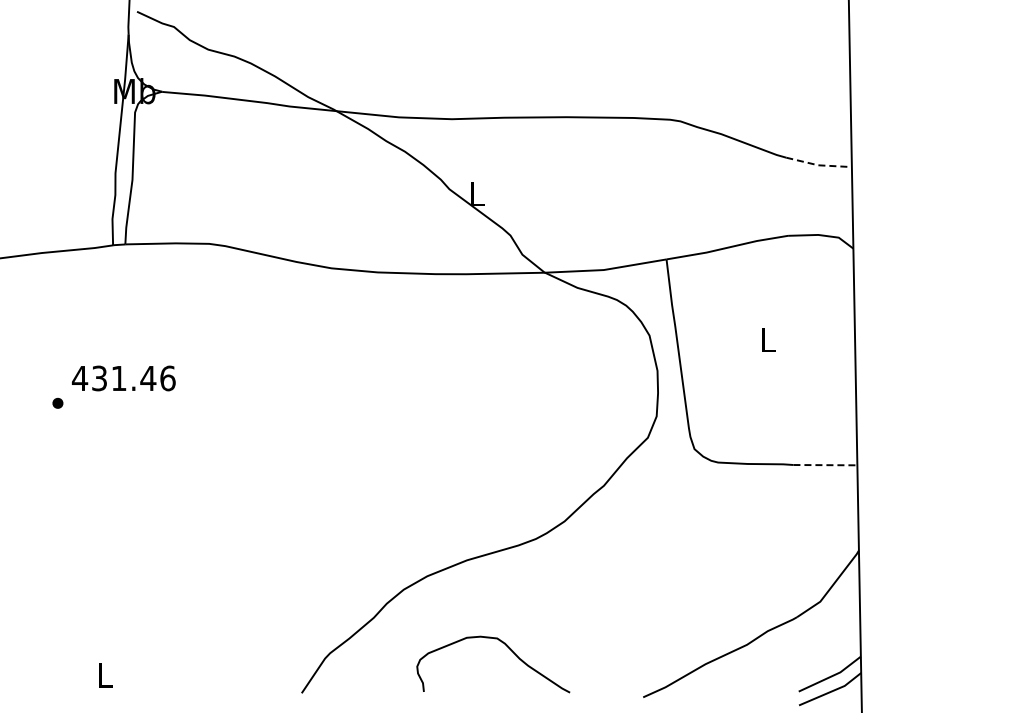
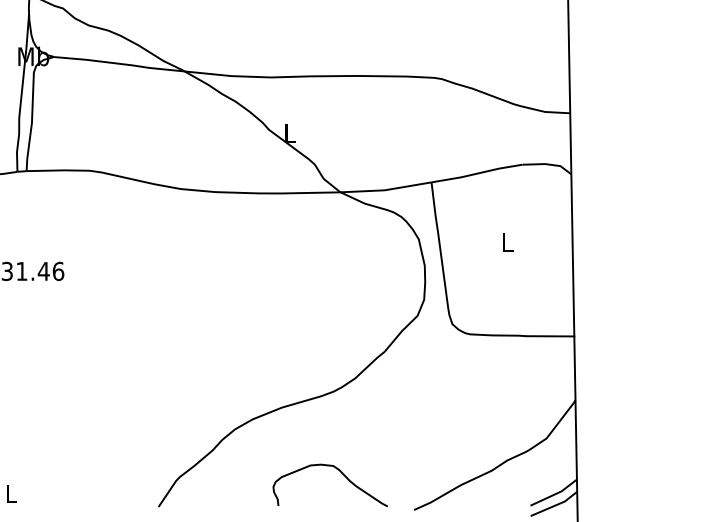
line: (818, 165) -> (545, 112), dashed -> solid
line: (825, 465) -> (550, 336), dashed -> solid
curve: (508, 648) -> (341, 473), moved

